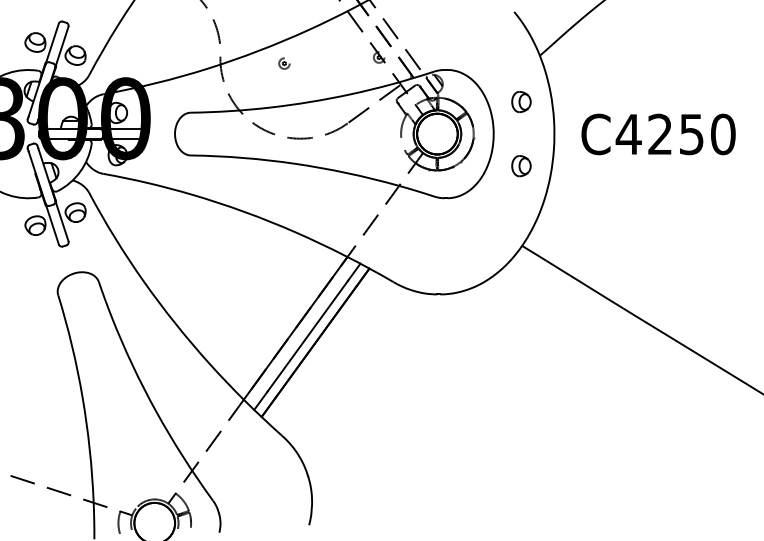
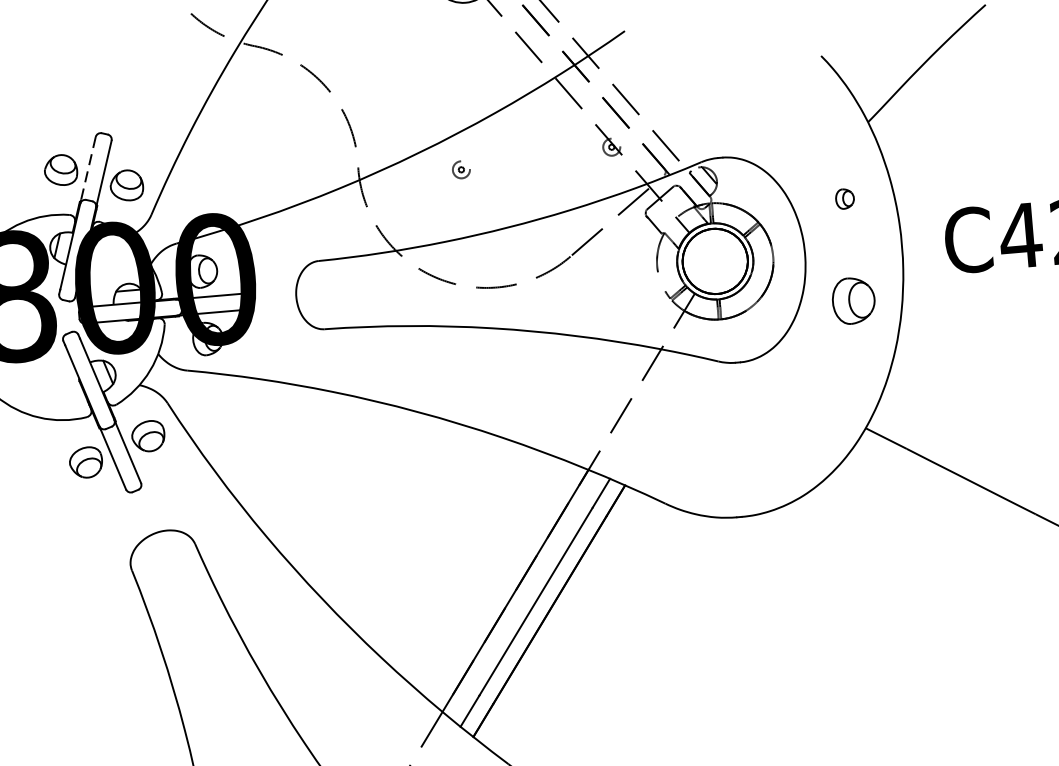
line: (52, 43) -> (88, 169), solid -> dashed
part: (521, 102) -> (845, 199), size x0.6
part: (521, 166) -> (853, 301), size x1.4

